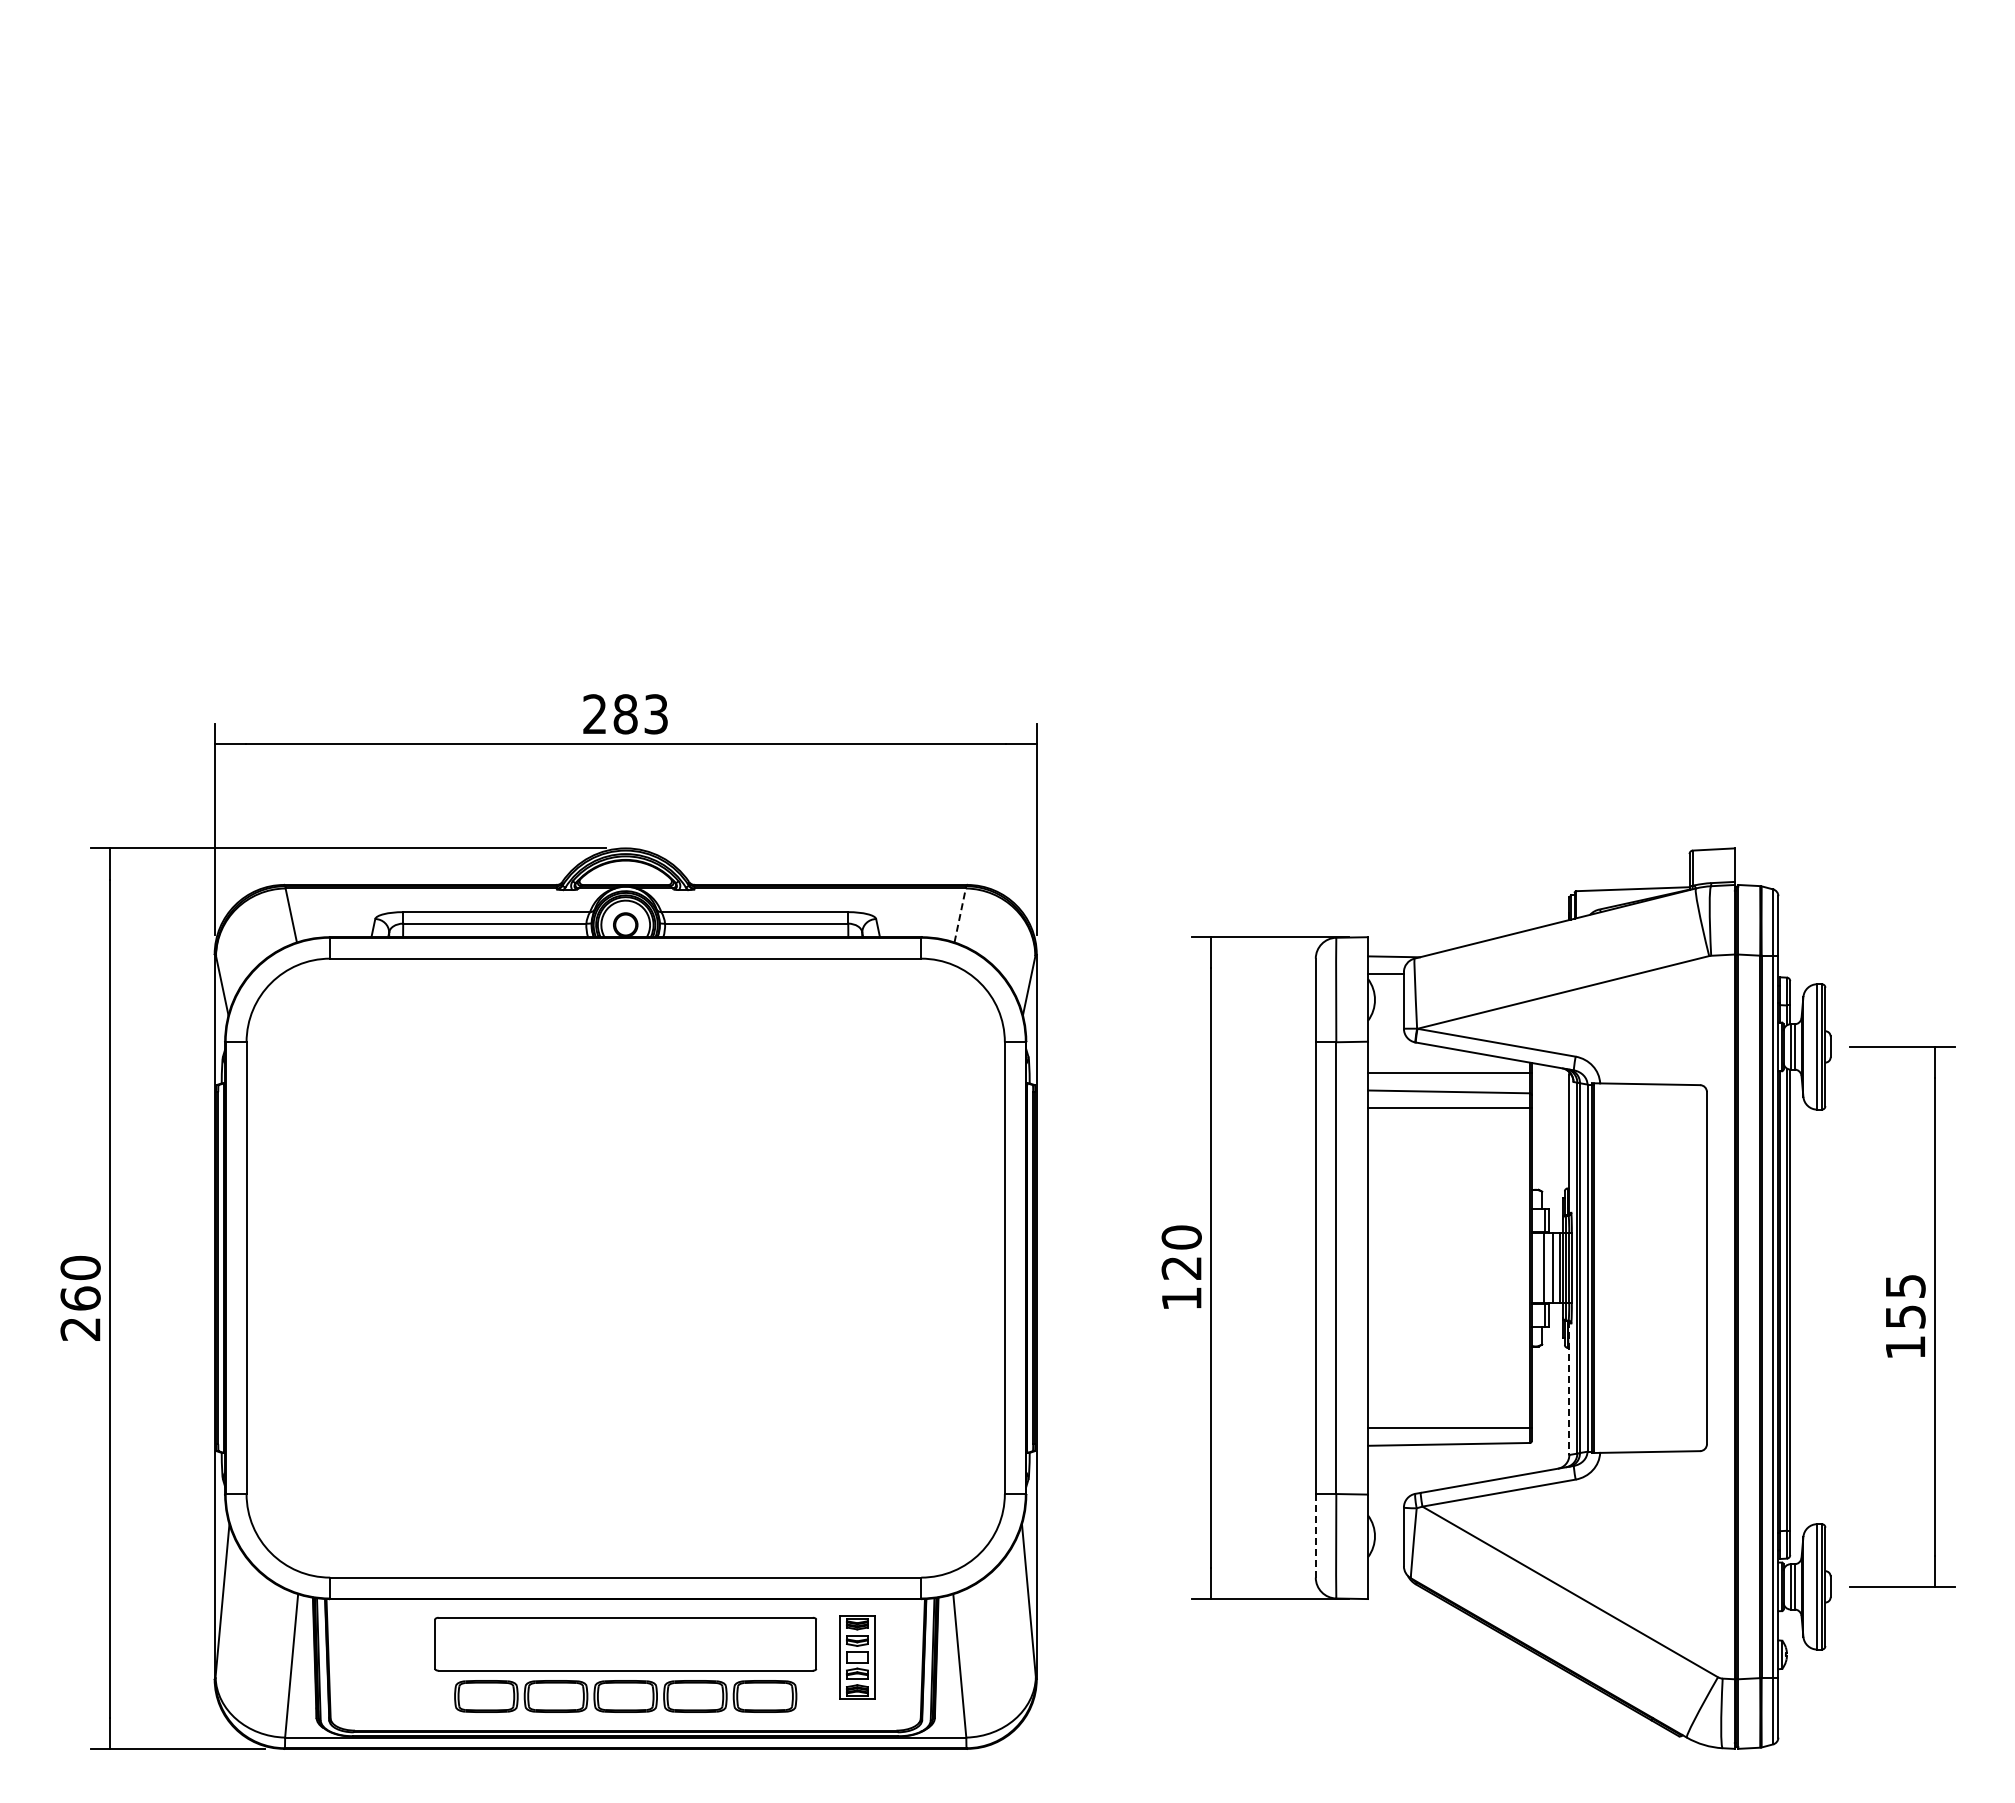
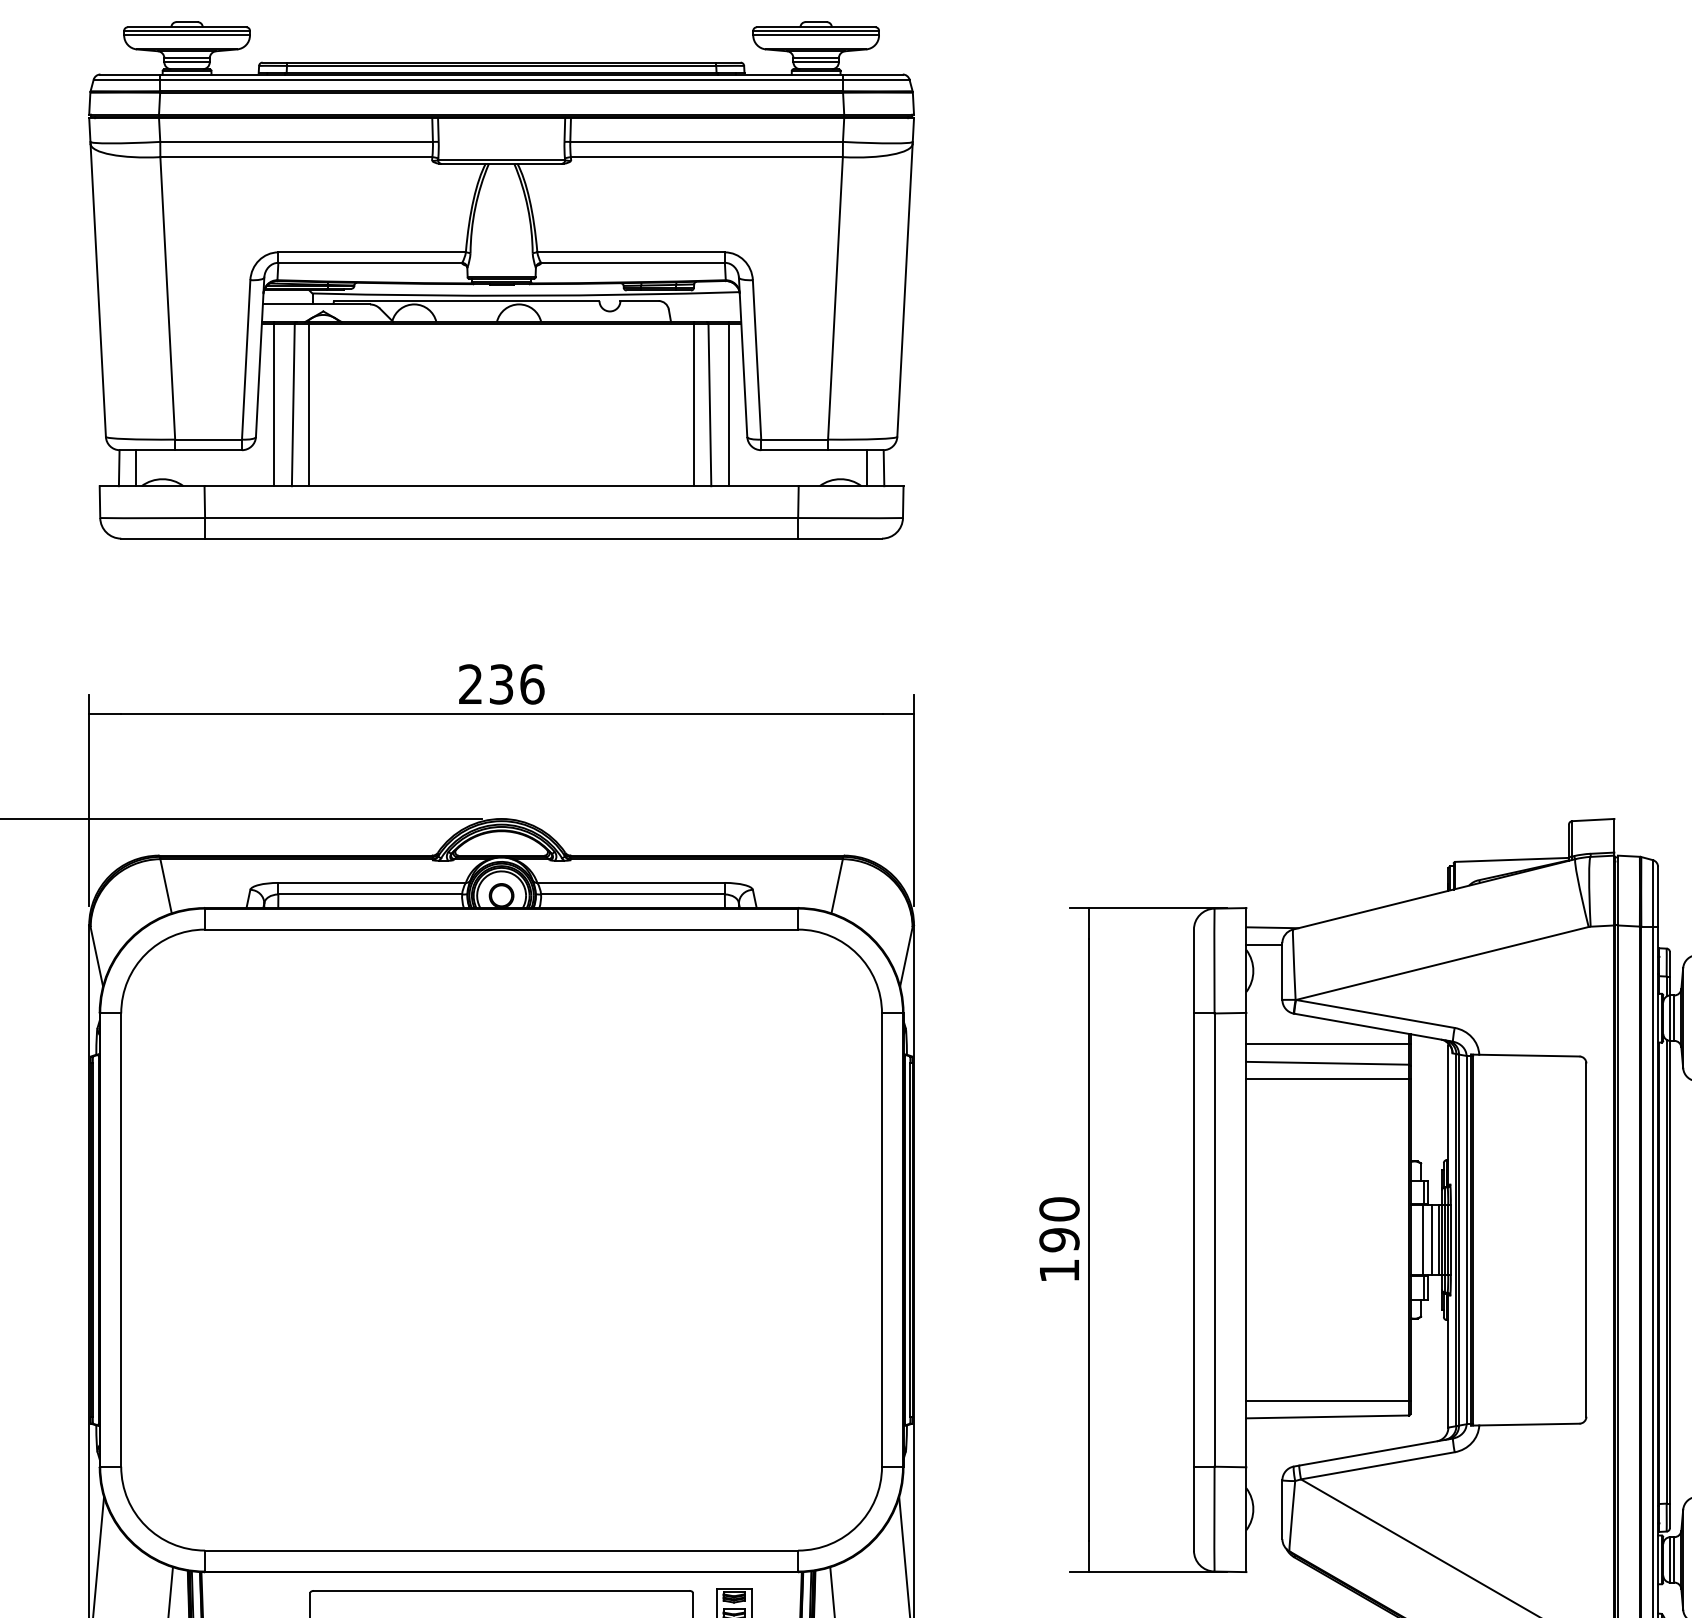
part: (625, 311) -> (501, 280), added
text: (640, 714) -> (516, 684), 283 -> 236
line: (960, 915) -> (837, 886), dashed -> solid
text: (1181, 1268) -> (1059, 1240), 120 -> 190
line: (1569, 1388) -> (1448, 1360), dashed -> solid
line: (1315, 1535) -> (1193, 1508), dashed -> solid

